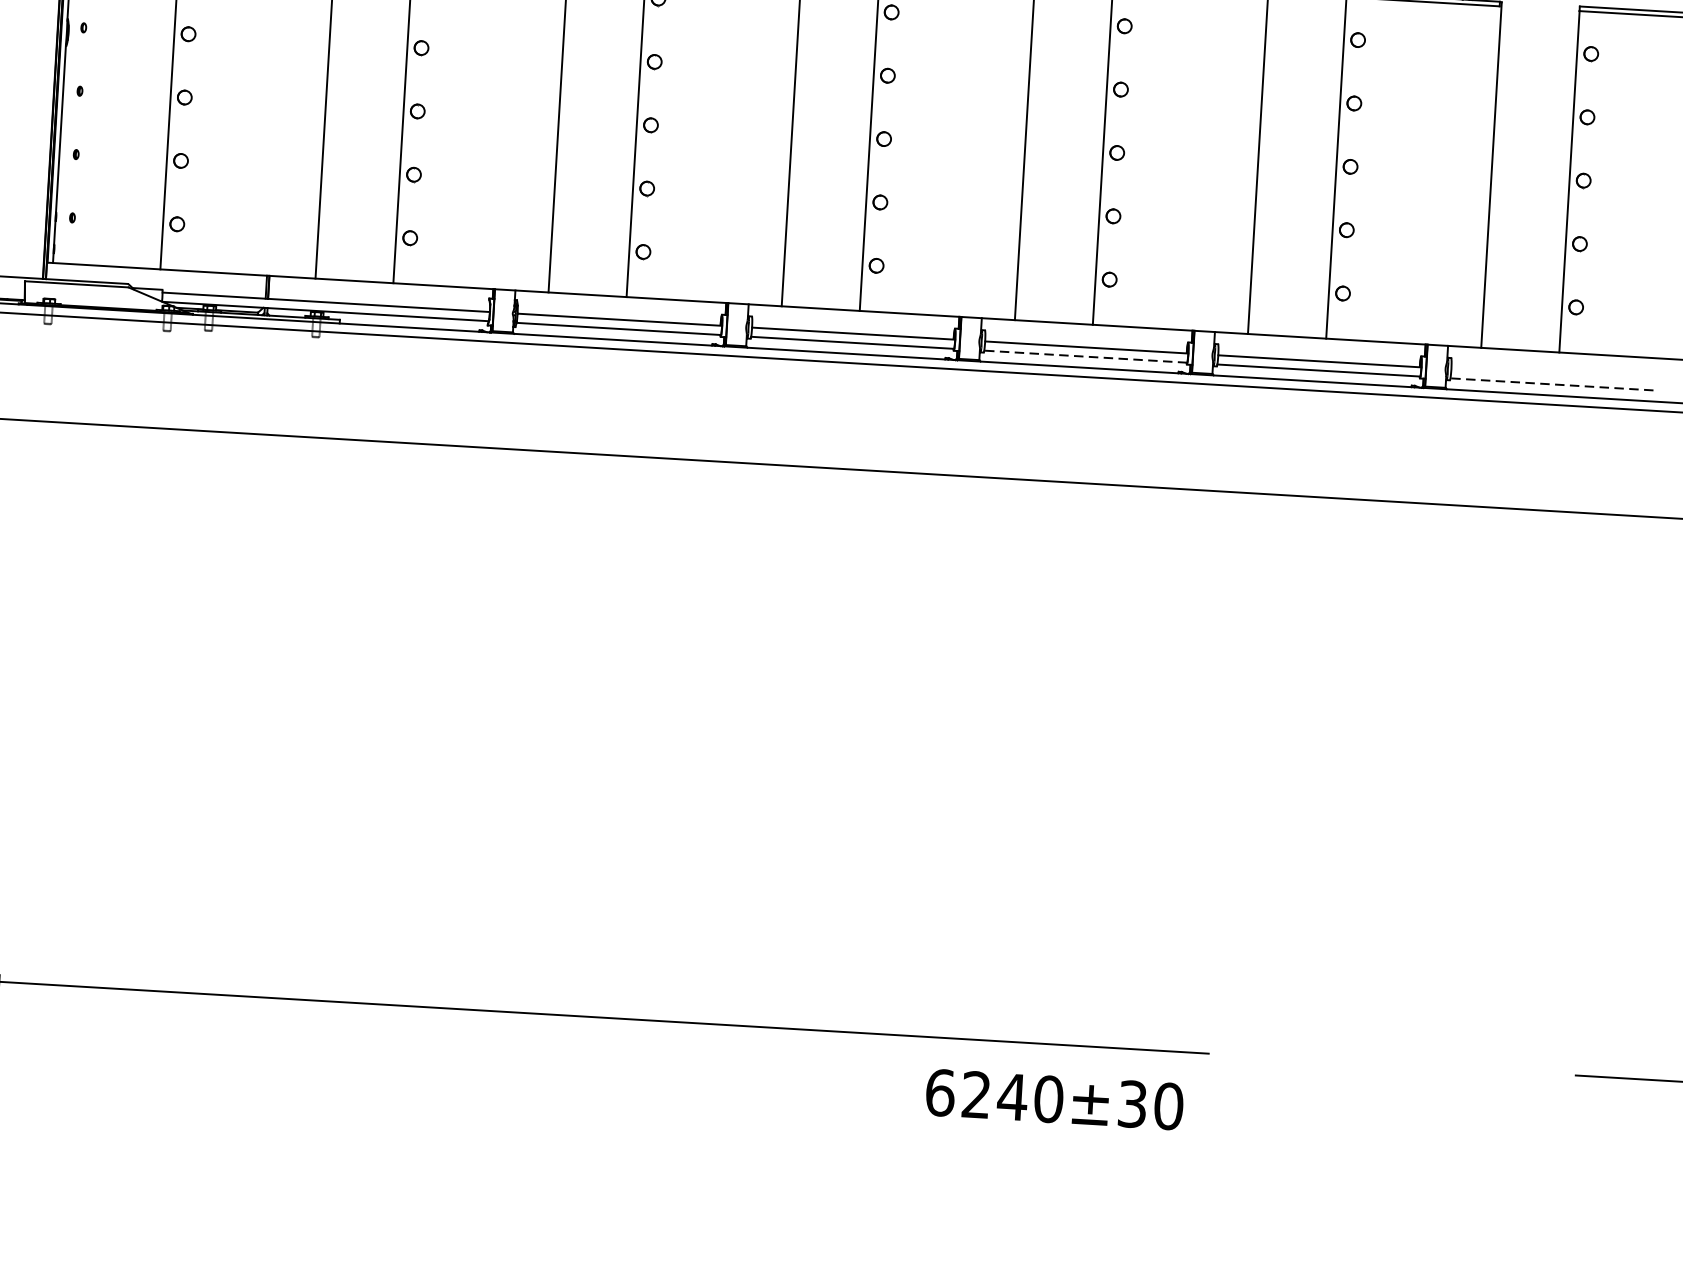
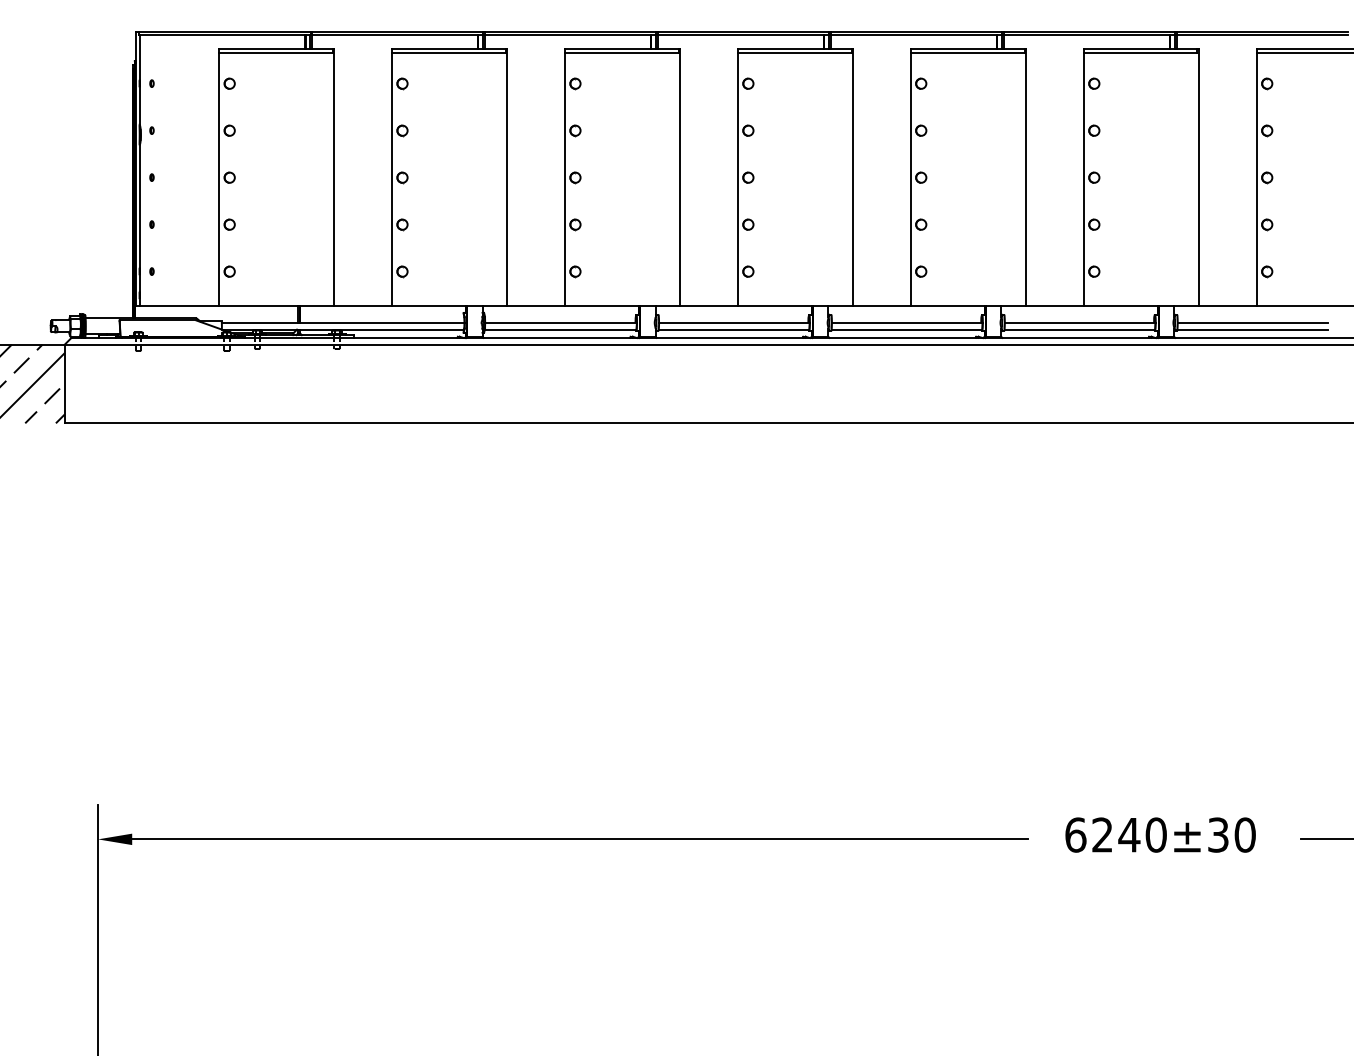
line: (1085, 356) -> (906, 329), dashed -> solid
line: (1552, 374) -> (1252, 322), added
line: (1551, 384) -> (1252, 329), dashed -> solid
text: (1054, 1098) -> (1160, 834), moved

